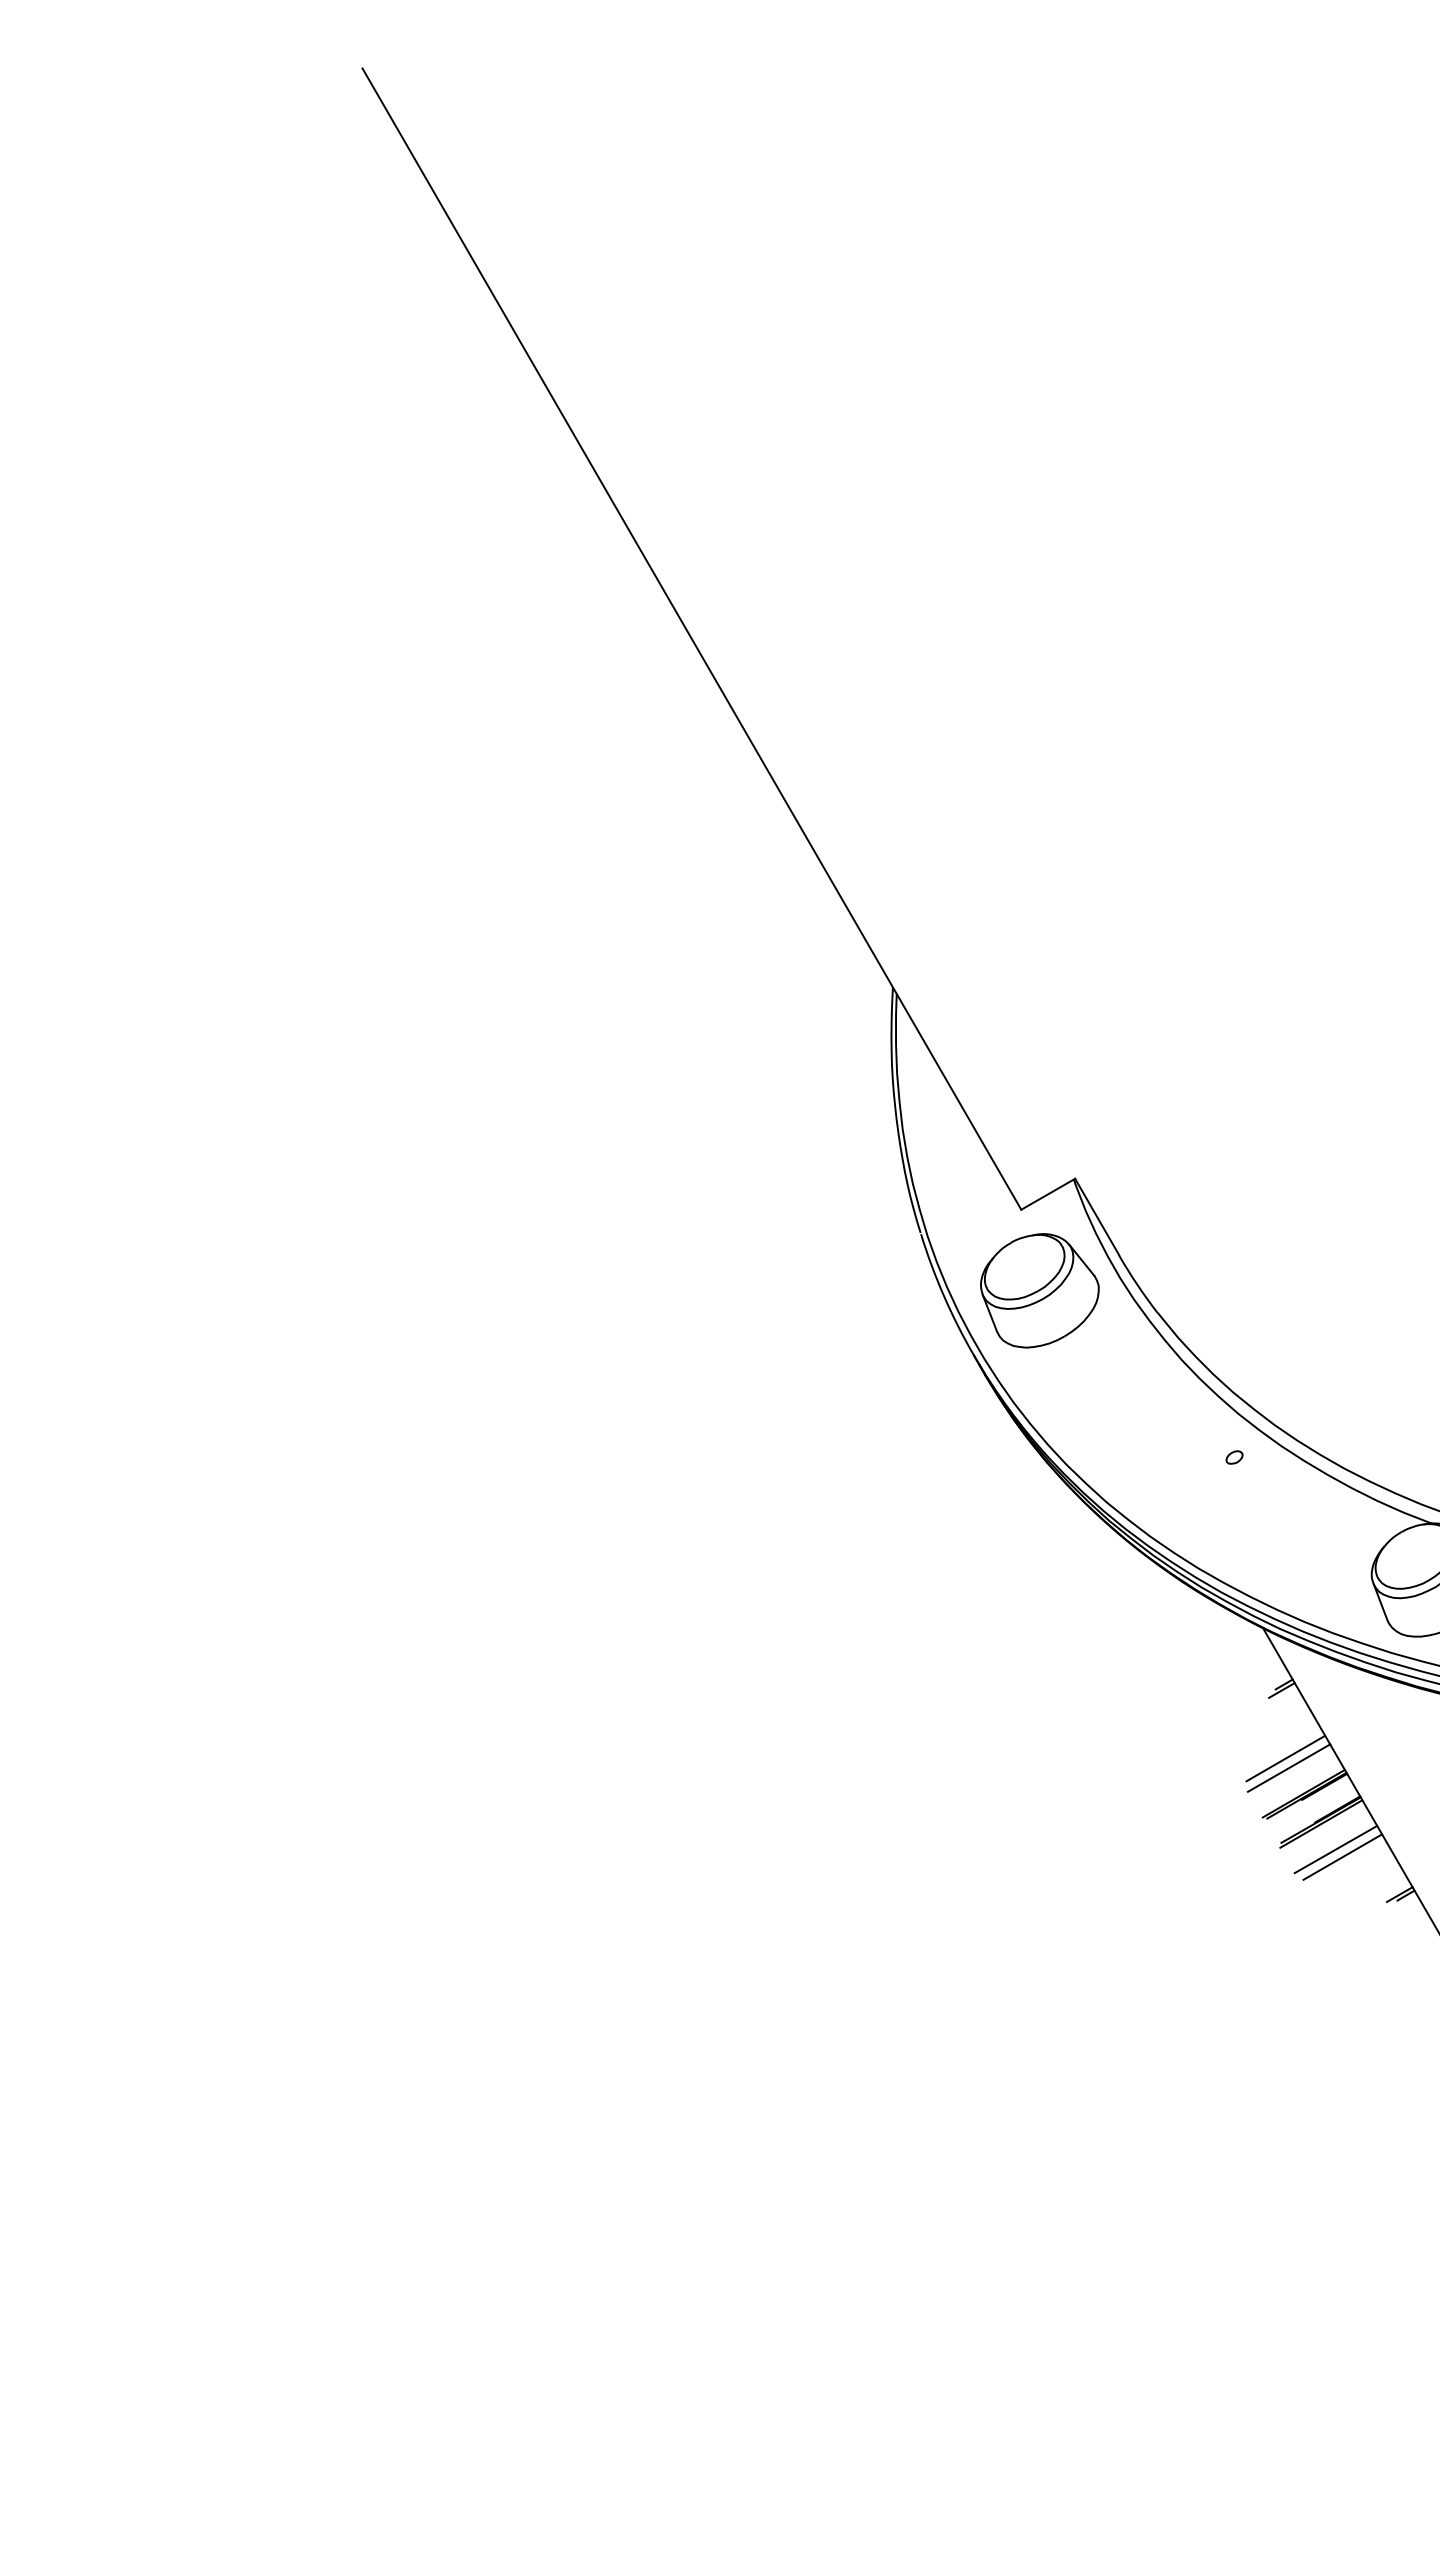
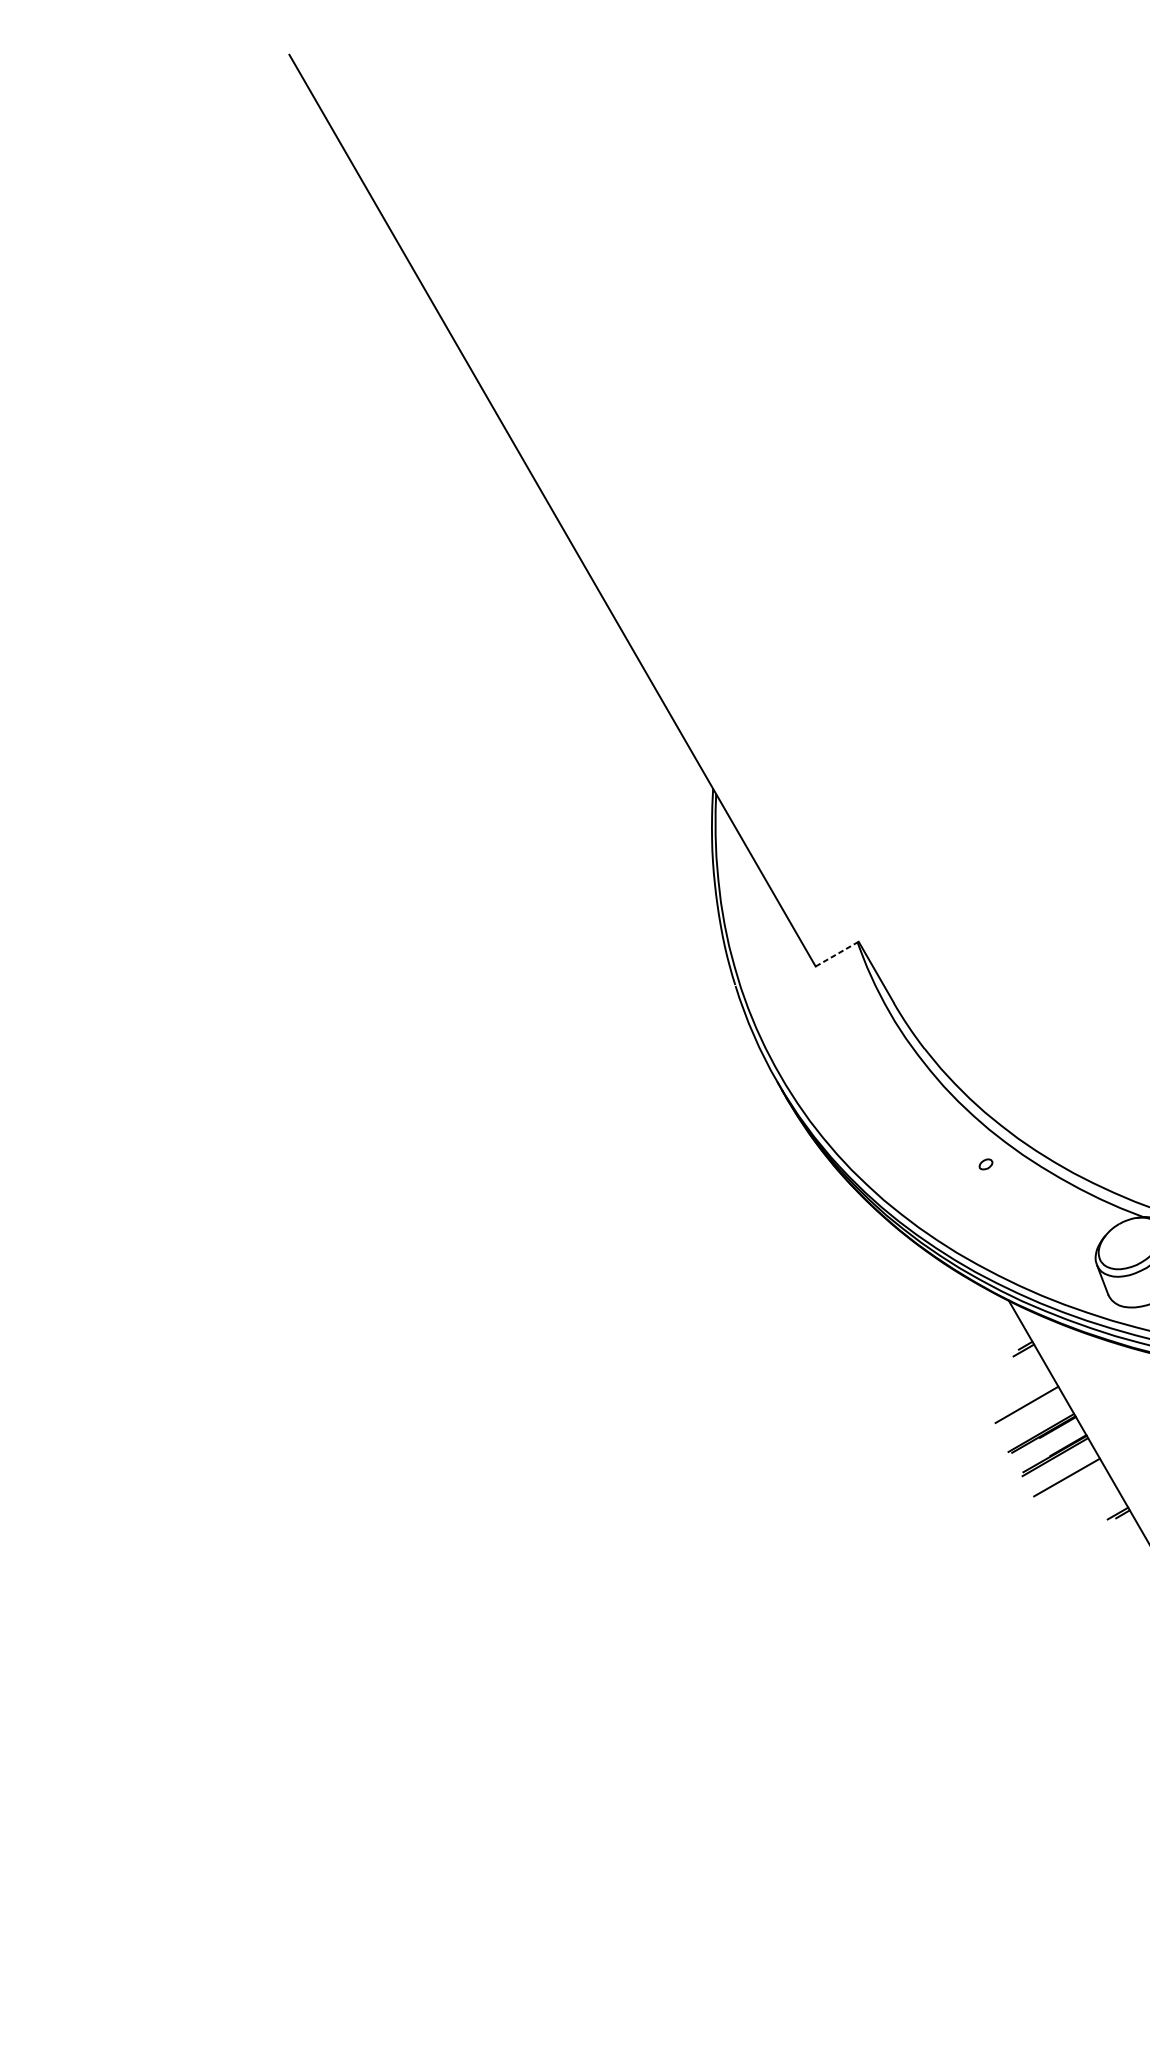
line: (1048, 1194) -> (837, 954), solid -> dashed
part: (1039, 1290) -> (830, 1030), removed
line: (1288, 1767) -> (1029, 1412), removed
line: (1342, 1856) -> (1072, 1483), removed

